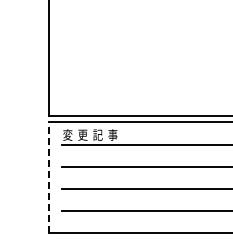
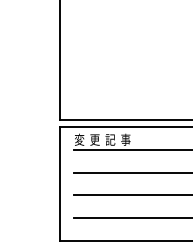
line: (48, 177) -> (59, 183), dashed -> solid

